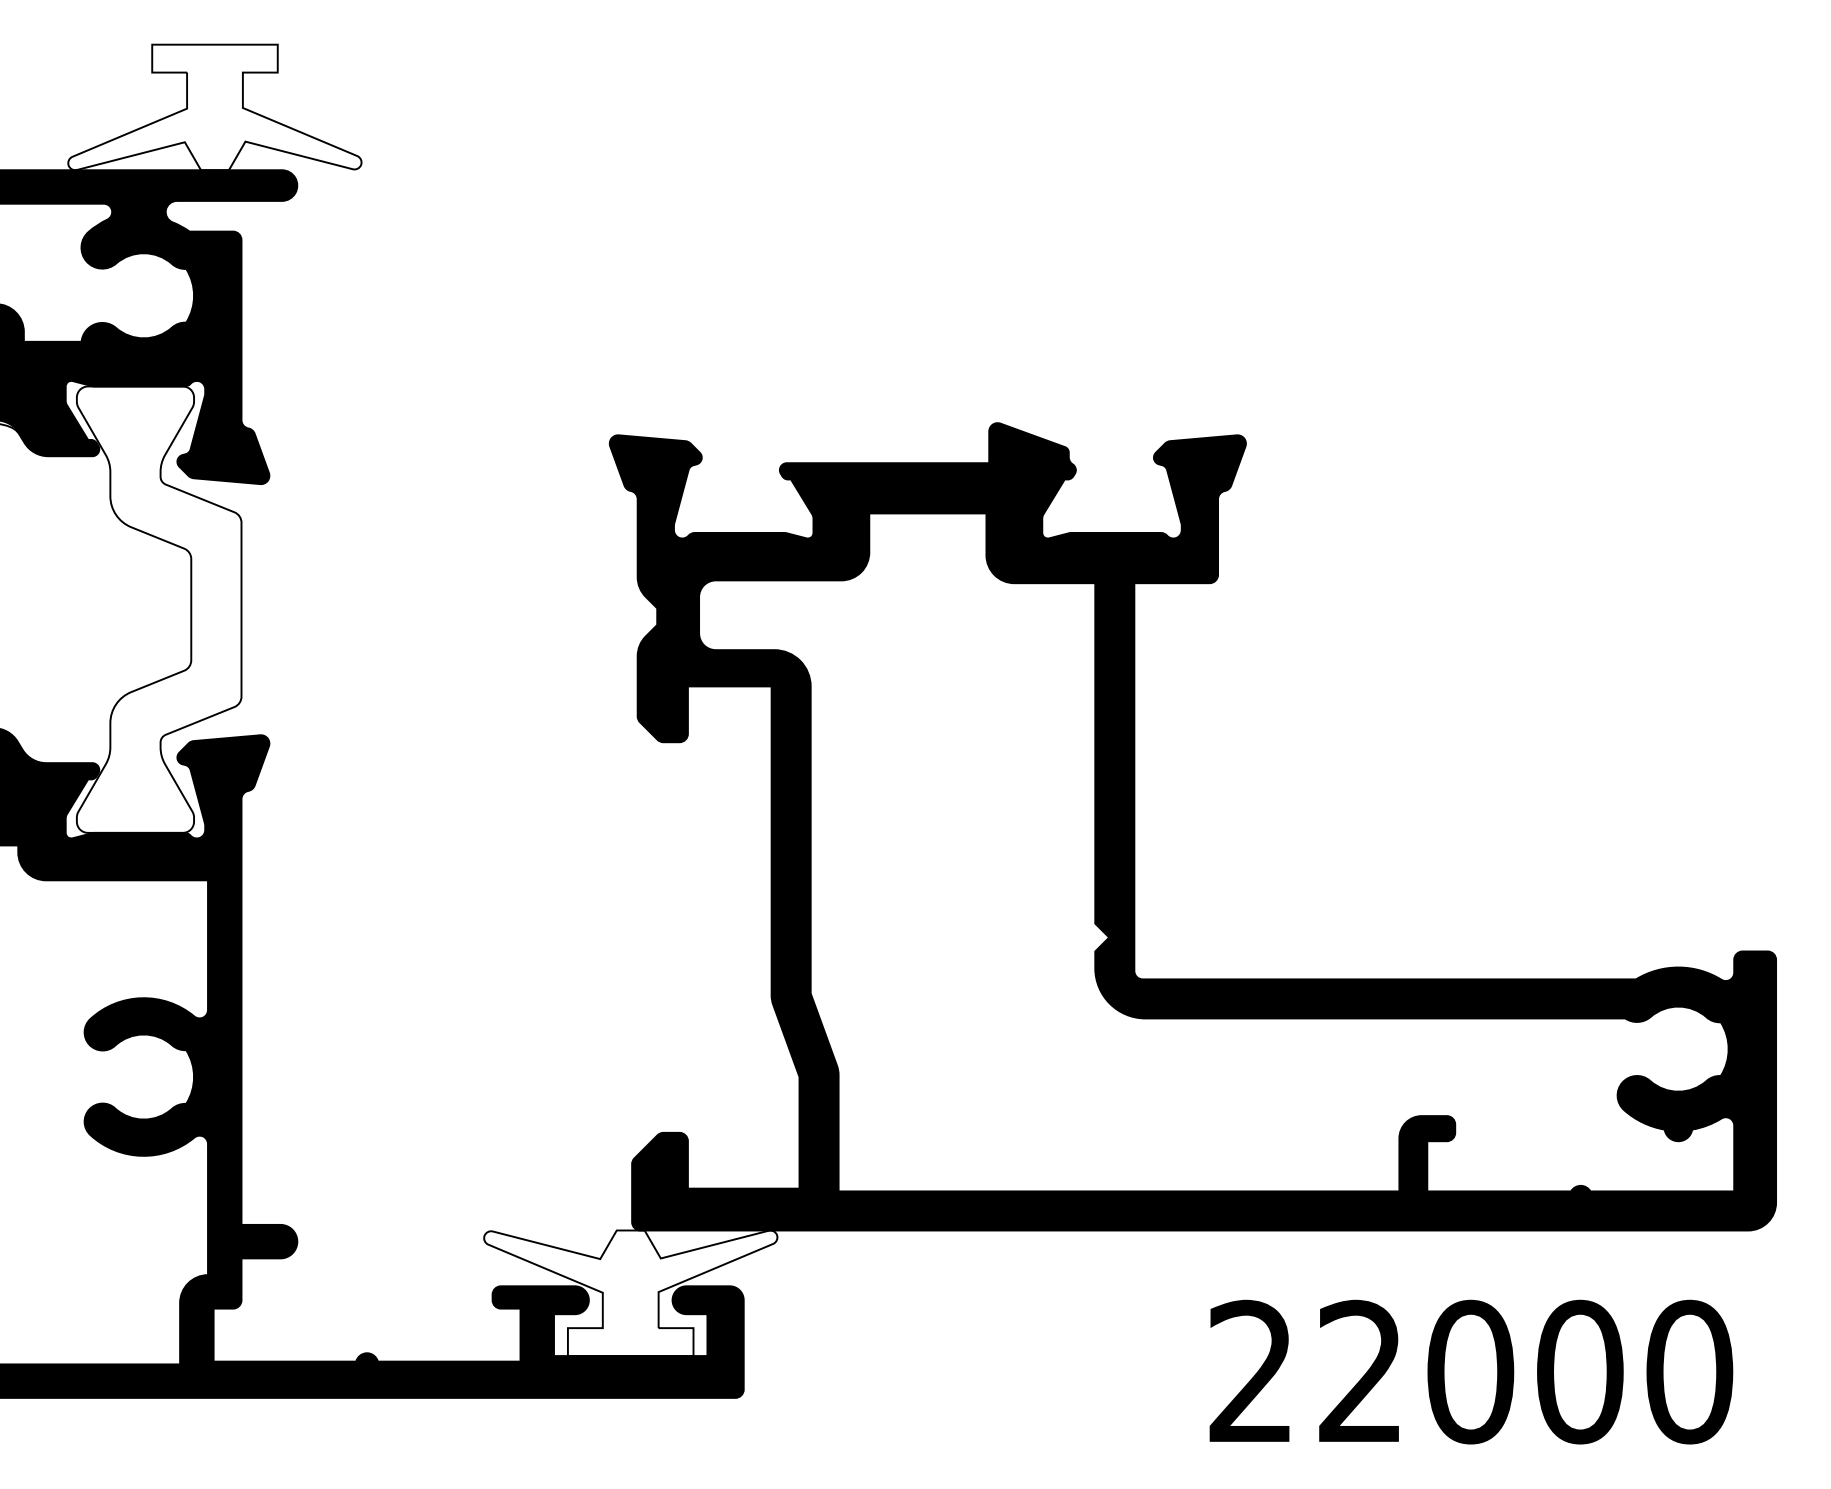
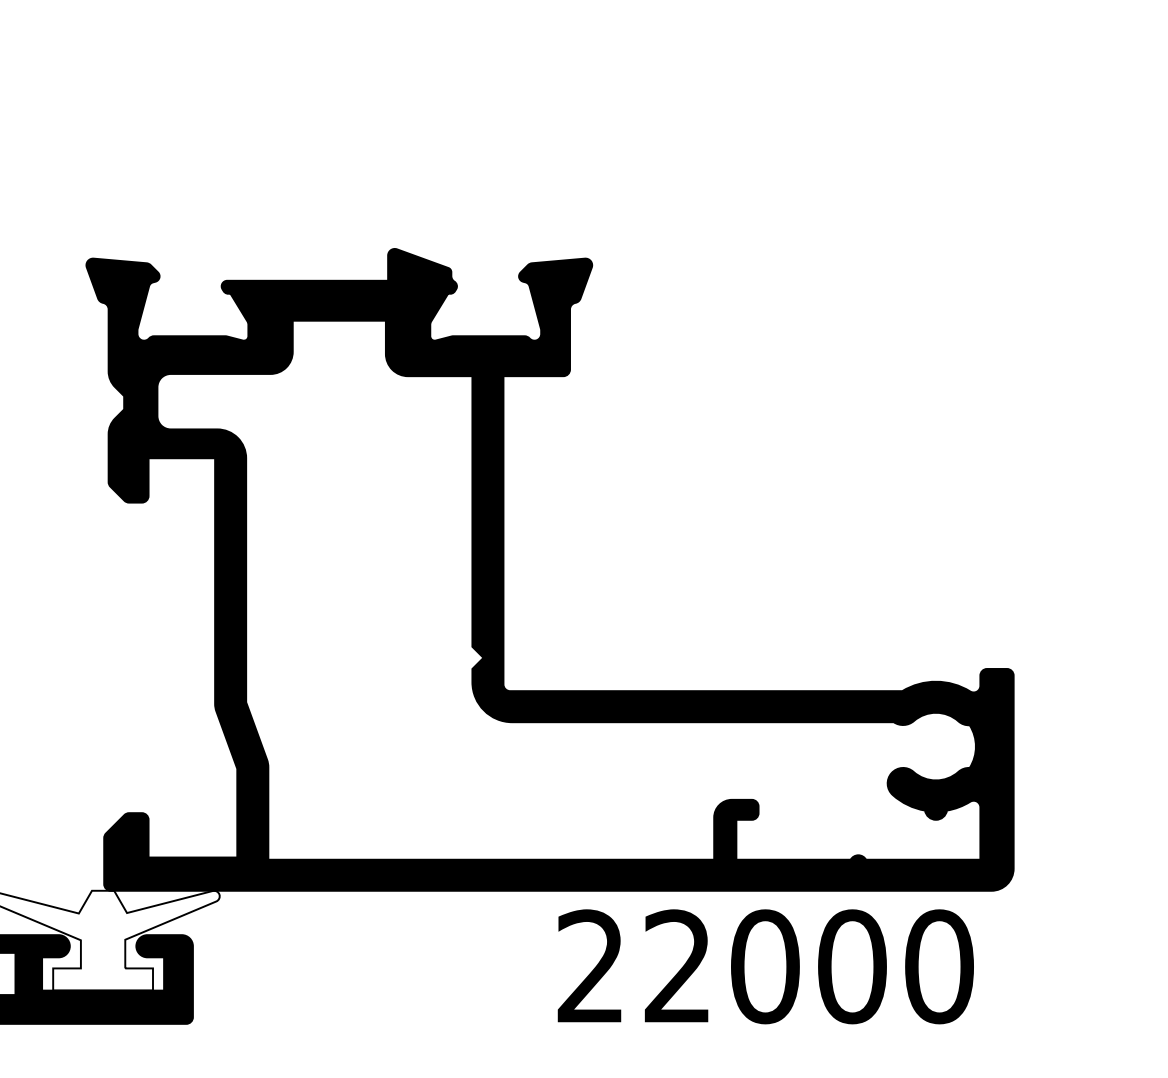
text: (1471, 1371) -> (765, 966), moved

